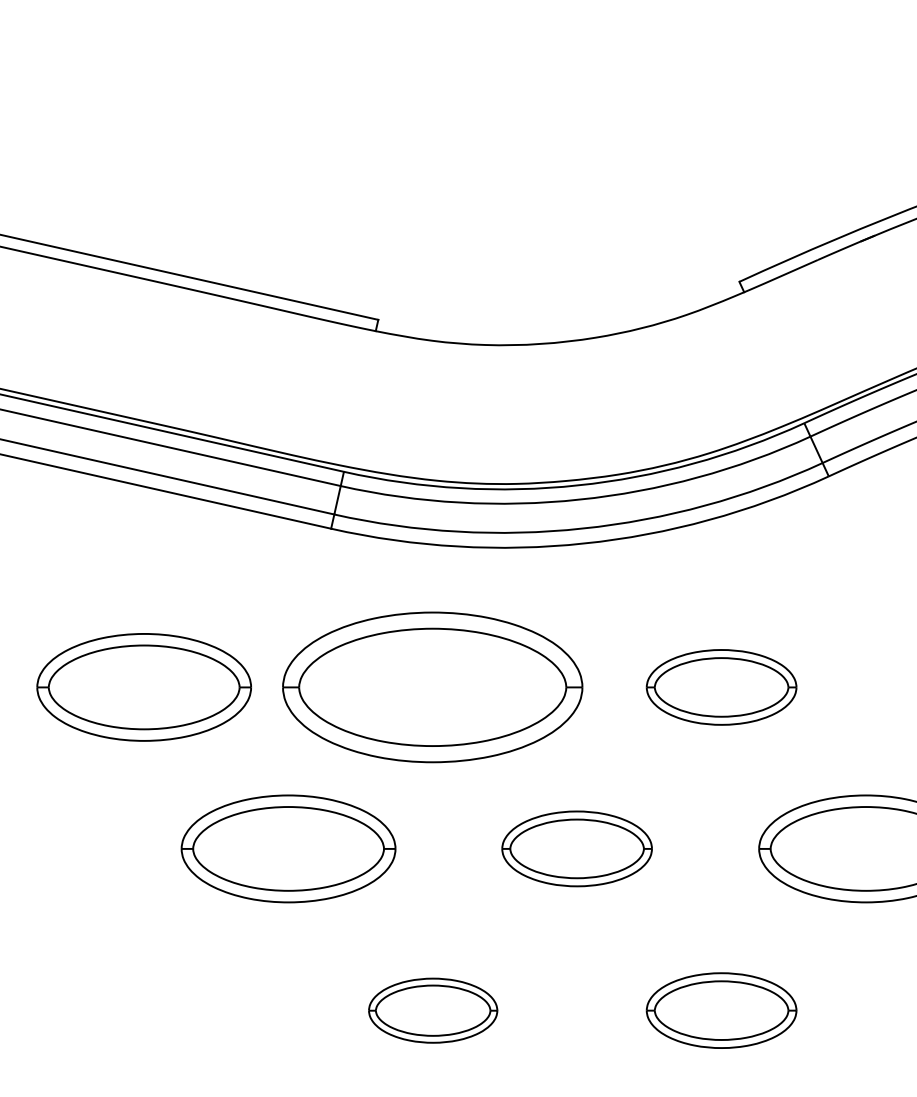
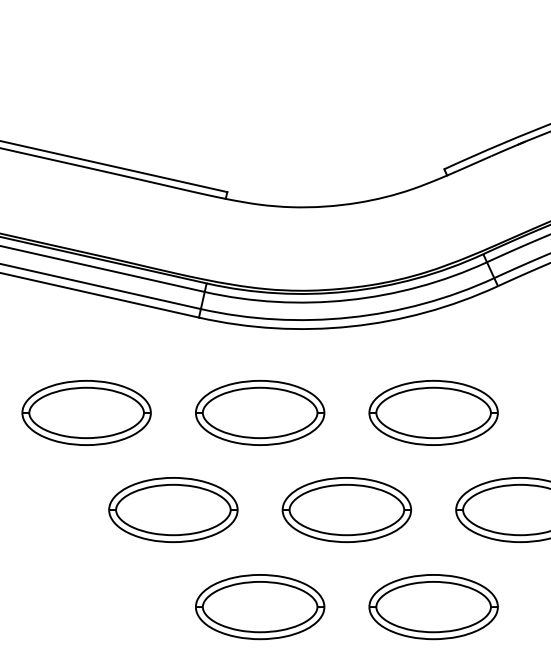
part: (433, 686) -> (260, 412), size x0.71
part: (721, 686) -> (433, 412), size x1.43
part: (576, 848) -> (346, 509), size x1.43
part: (433, 1011) -> (260, 607), size x1.67
part: (721, 1011) -> (433, 607), size x1.43

